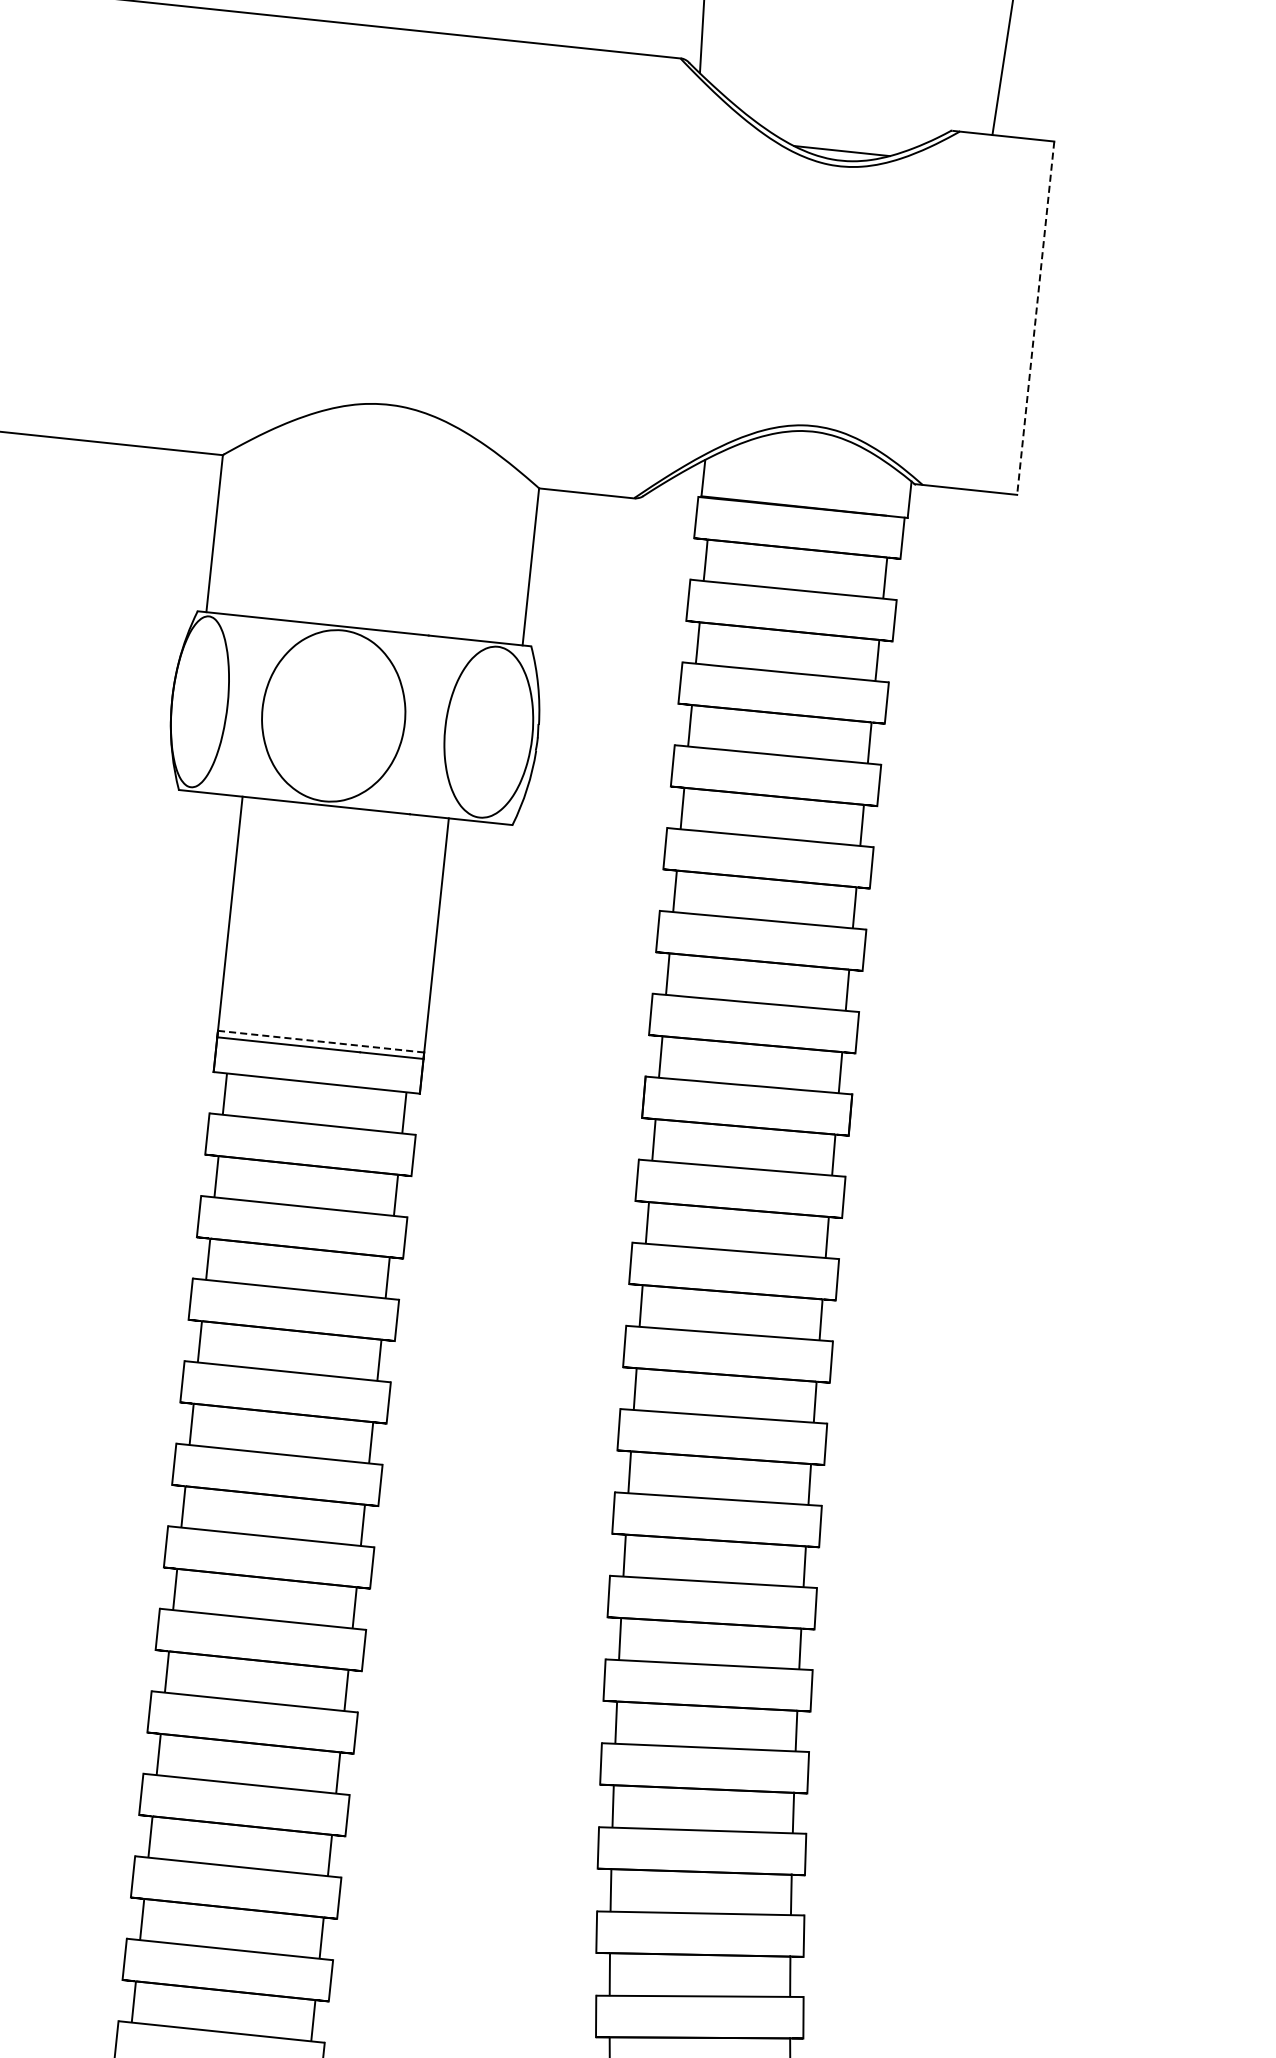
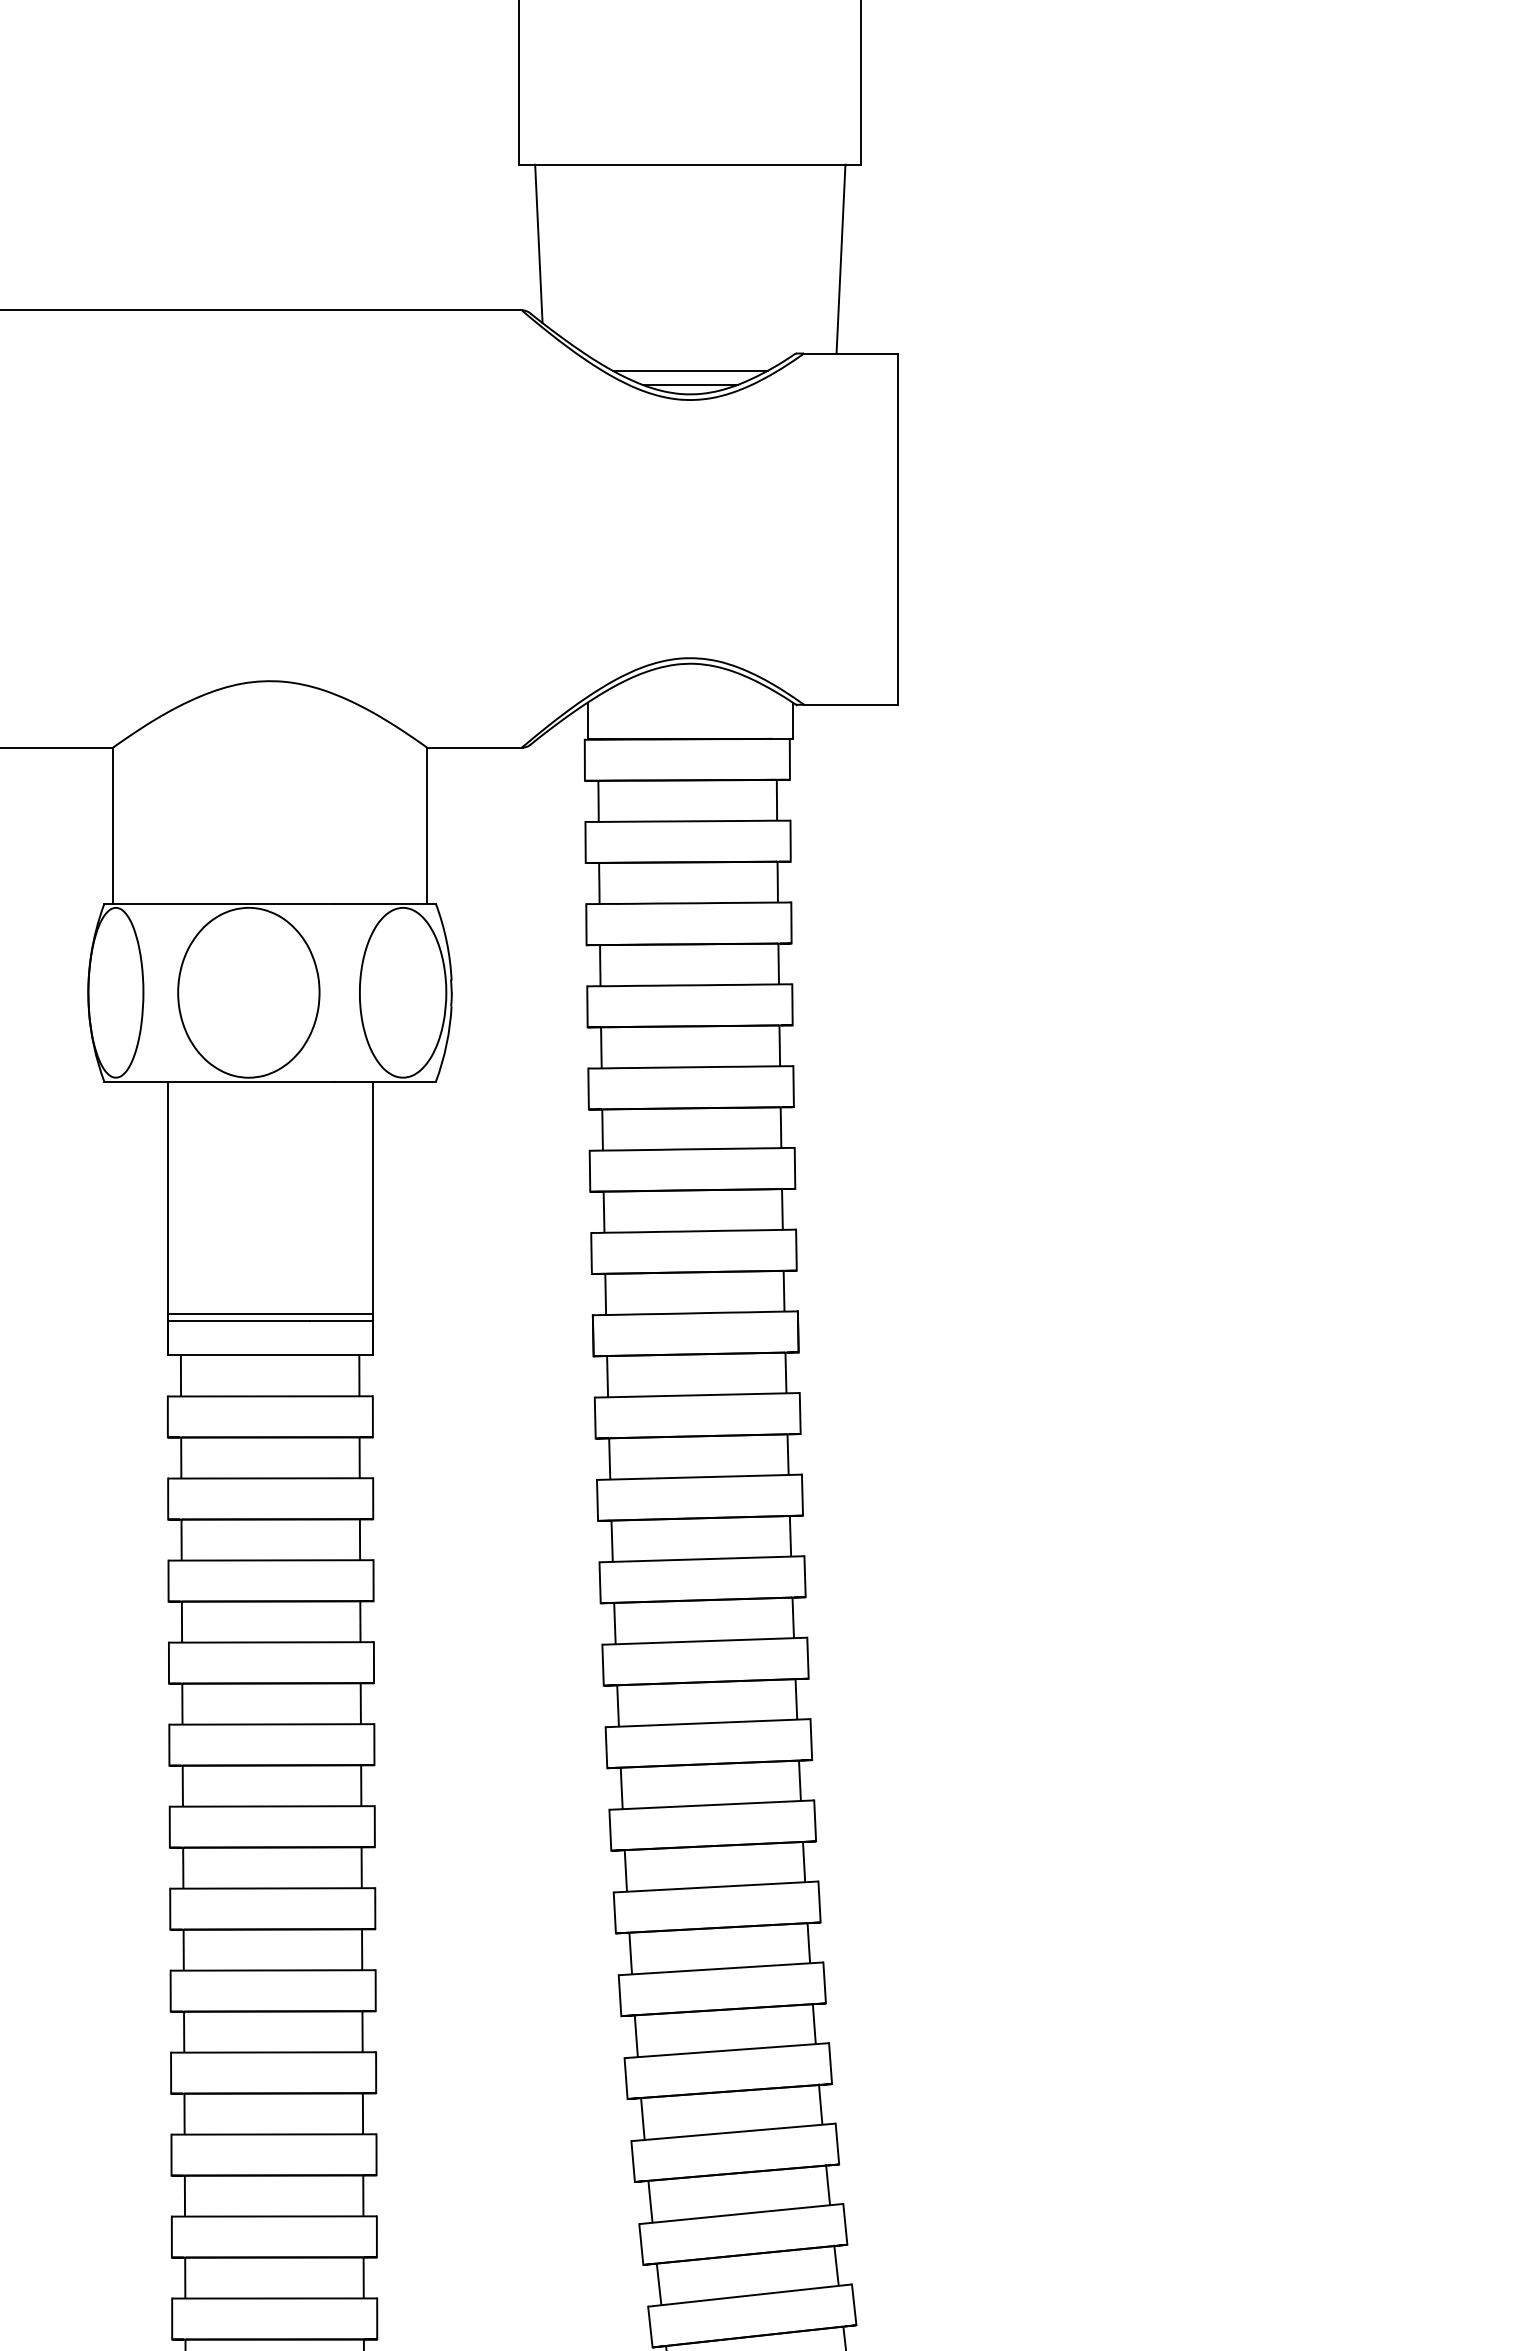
line: (843, 137) -> (690, 371), added
line: (1036, 318) -> (898, 529), dashed -> solid
line: (321, 1041) -> (270, 1314), dashed -> solid

